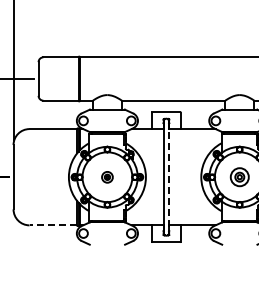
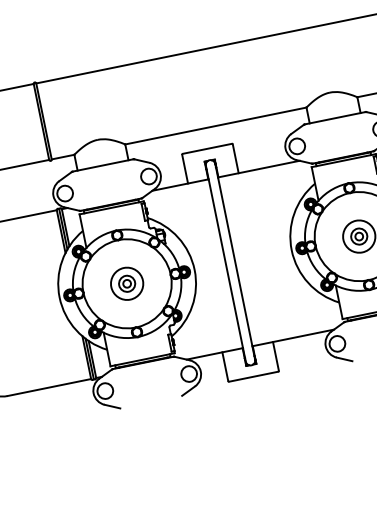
part: (107, 177) -> (127, 284), size x1.67
line: (169, 177) -> (236, 262), dashed -> solid
line: (53, 225) -> (49, 387), dashed -> solid

